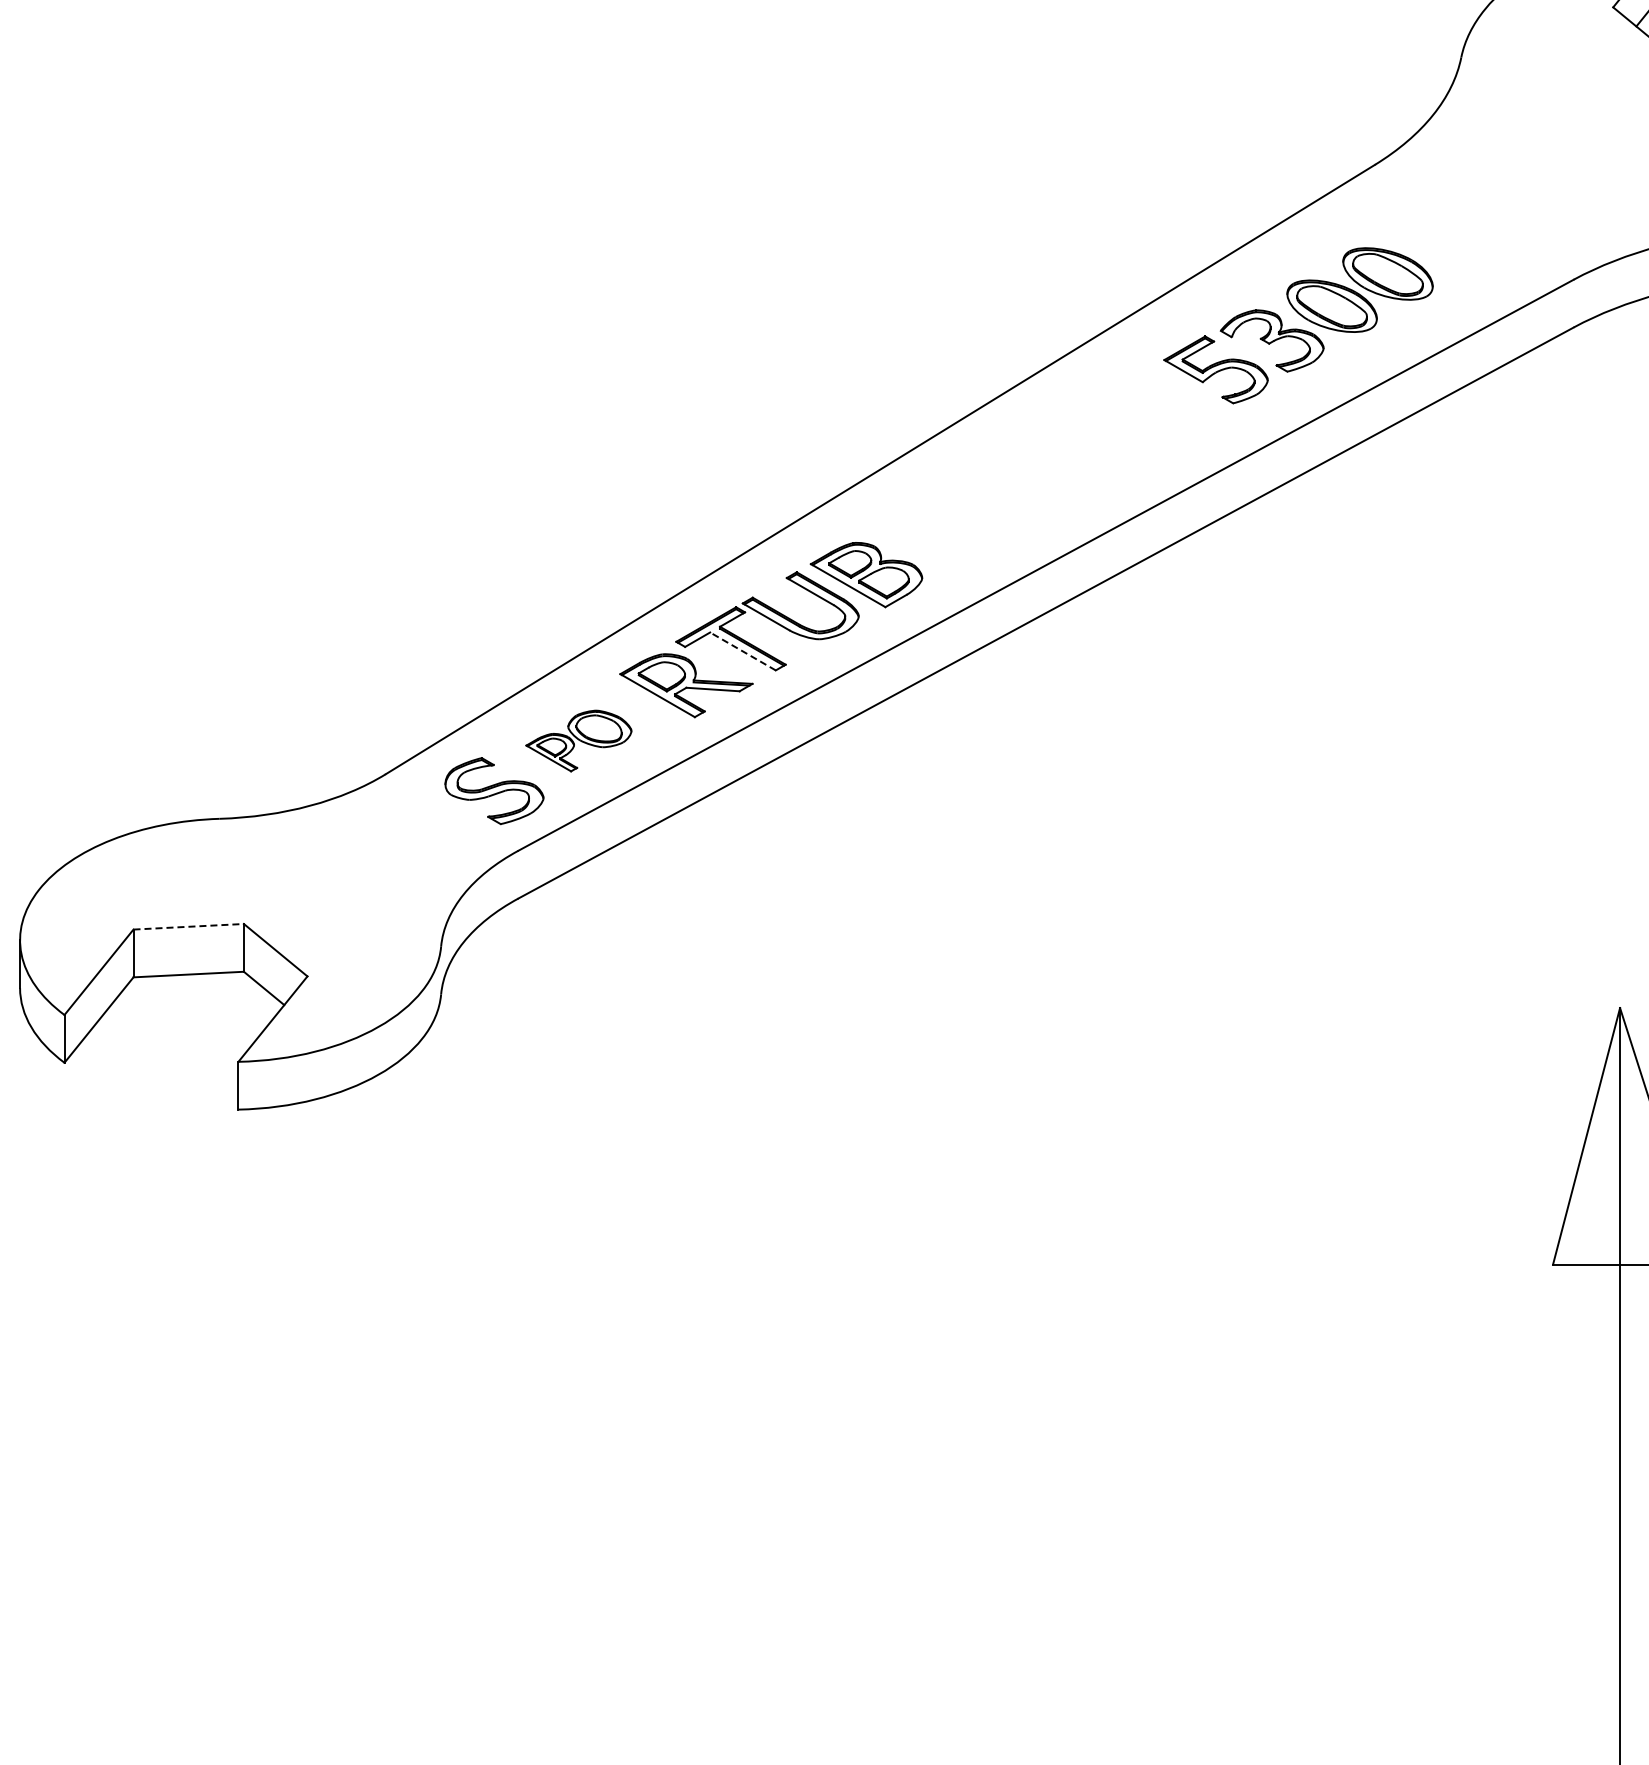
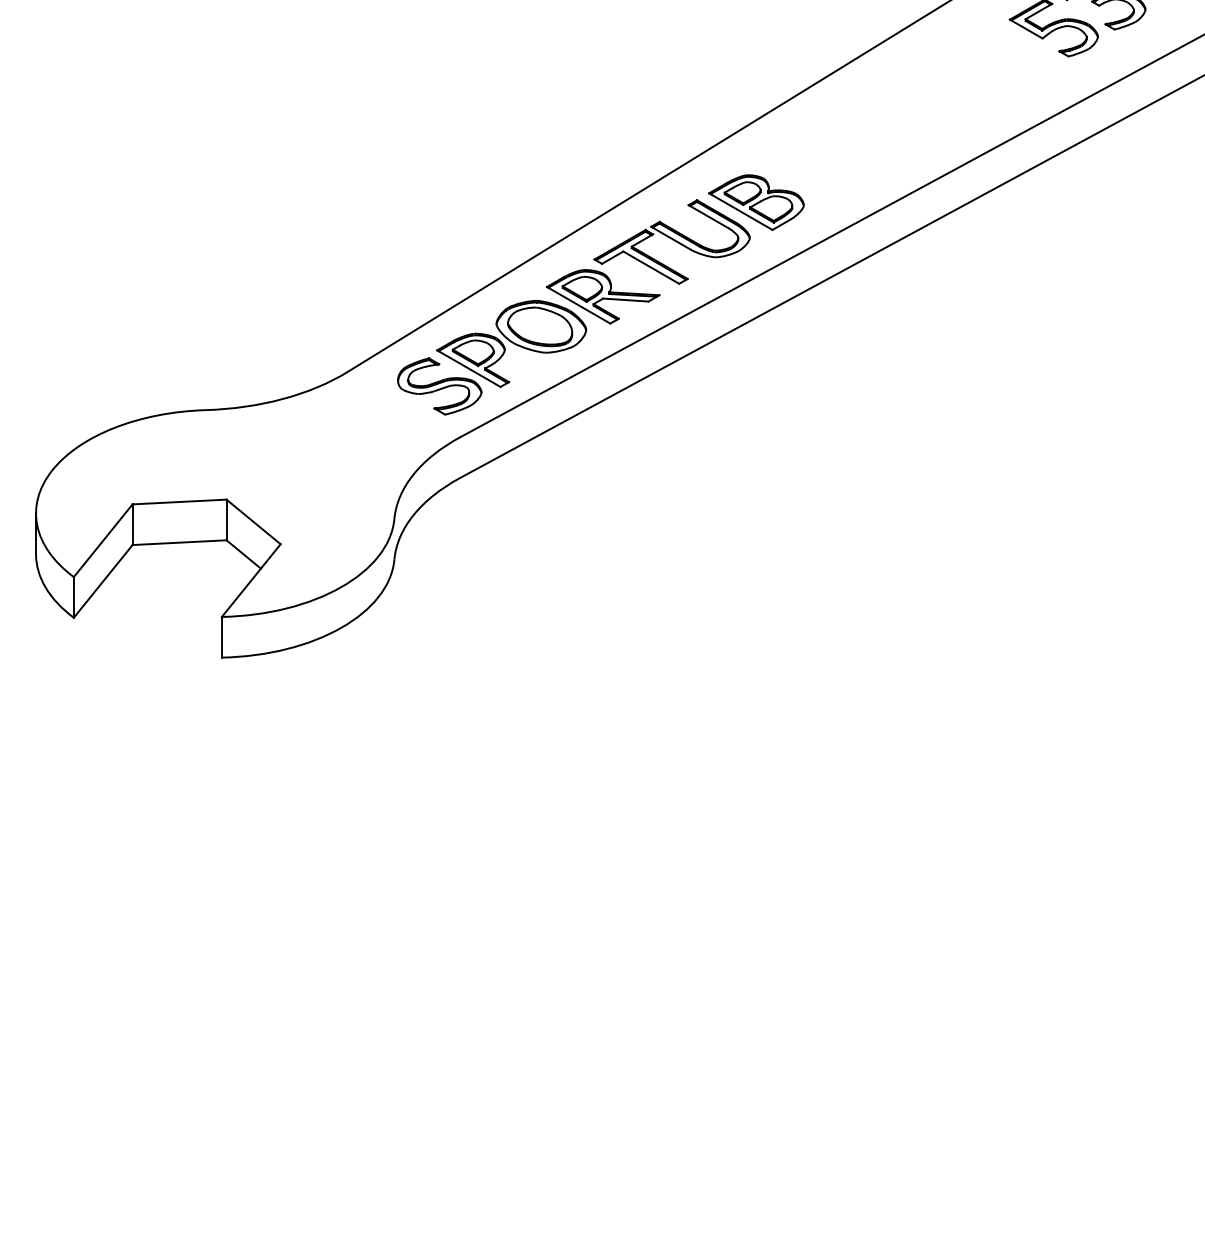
line: (742, 651) -> (650, 267), dashed -> solid
part: (578, 740) -> (511, 343), size x1.67
line: (189, 926) -> (180, 501), dashed -> solid

